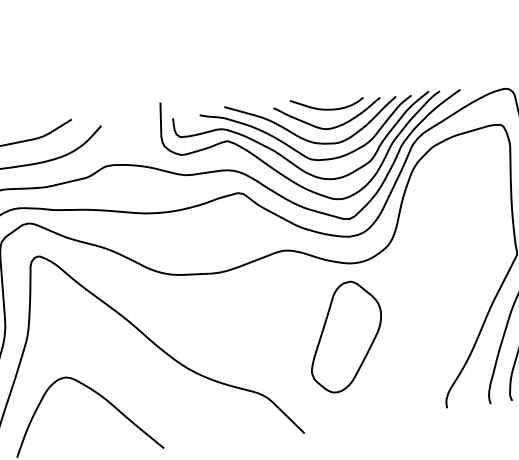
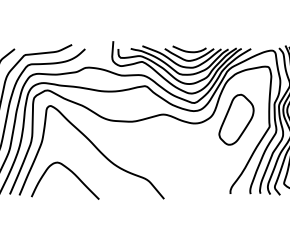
part: (345, 336) -> (236, 119), moved

